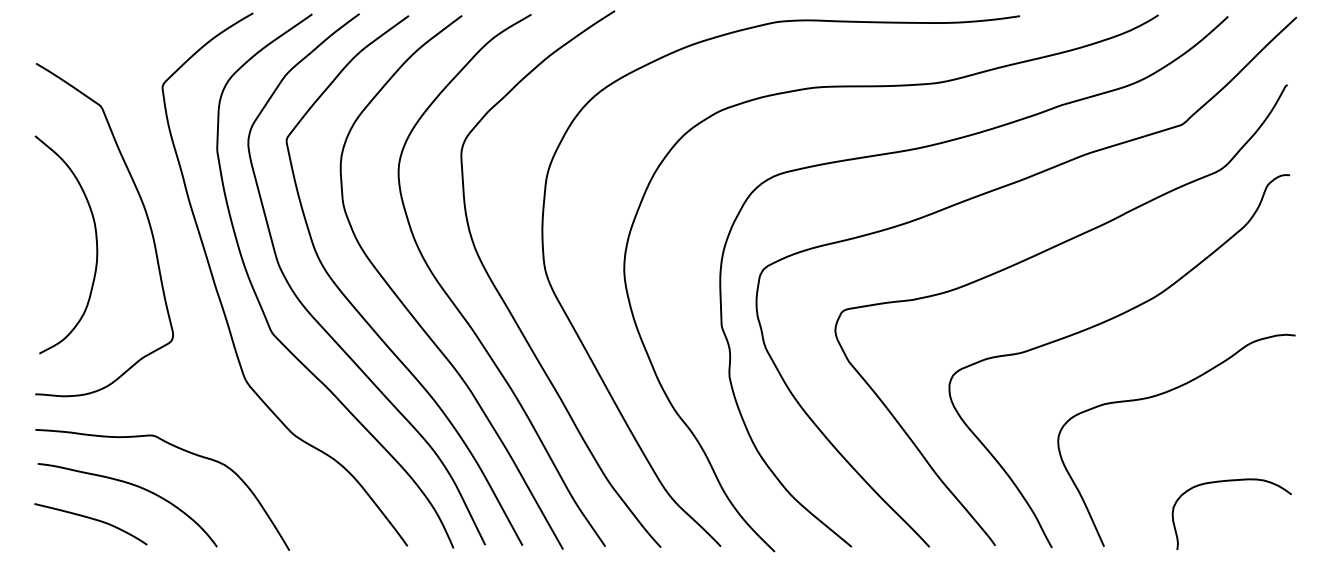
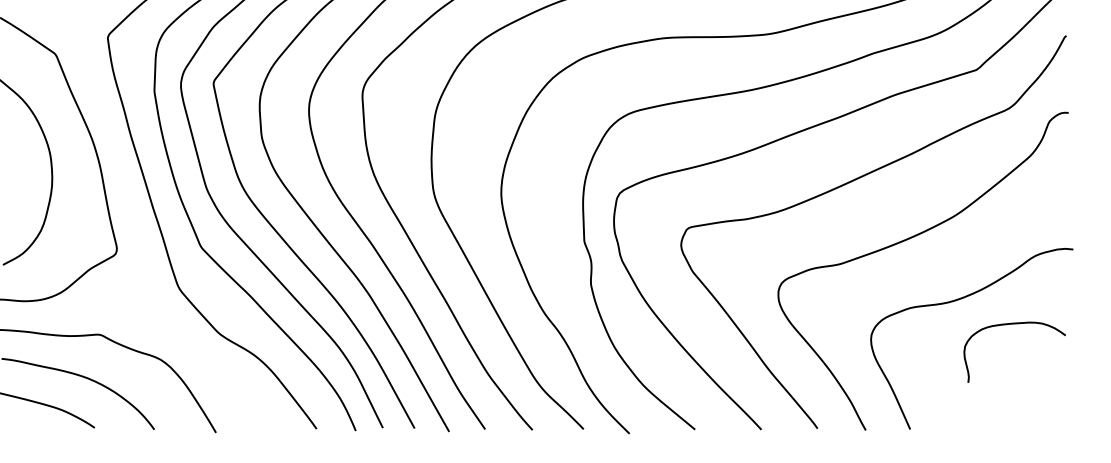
curve: (1231, 481) -> (1014, 324), moved

